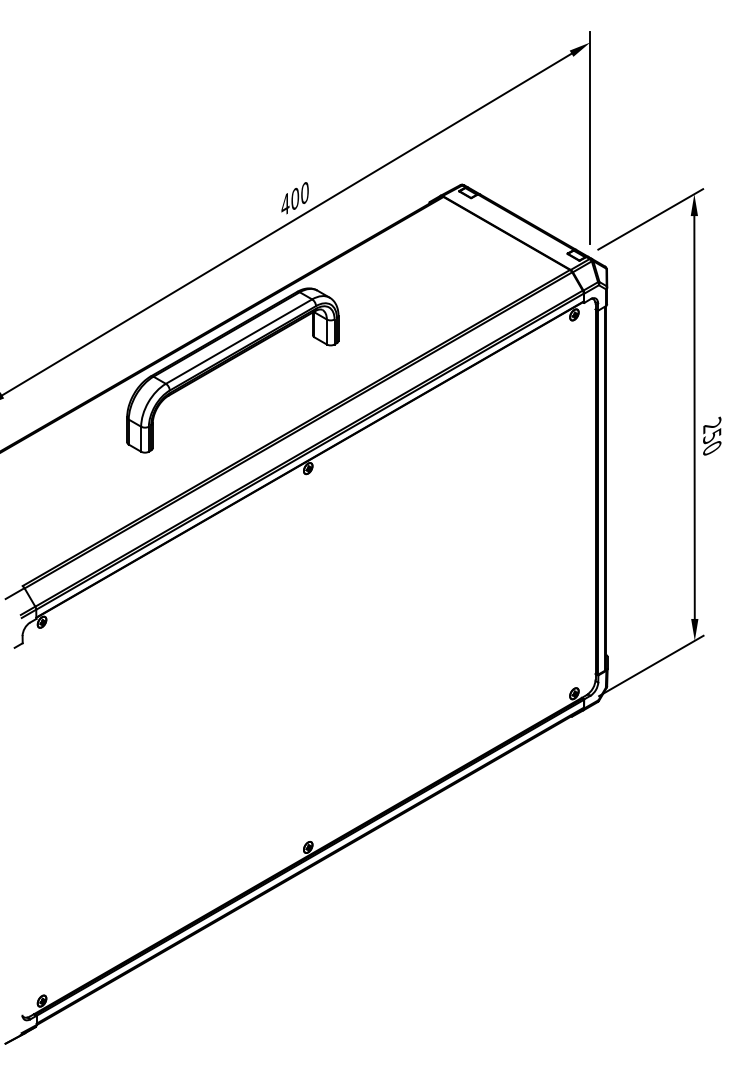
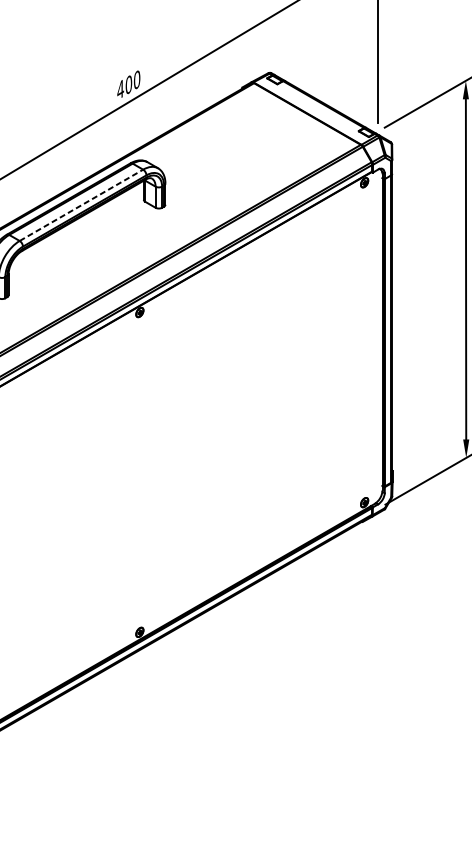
line: (239, 341) -> (81, 205), solid -> dashed

